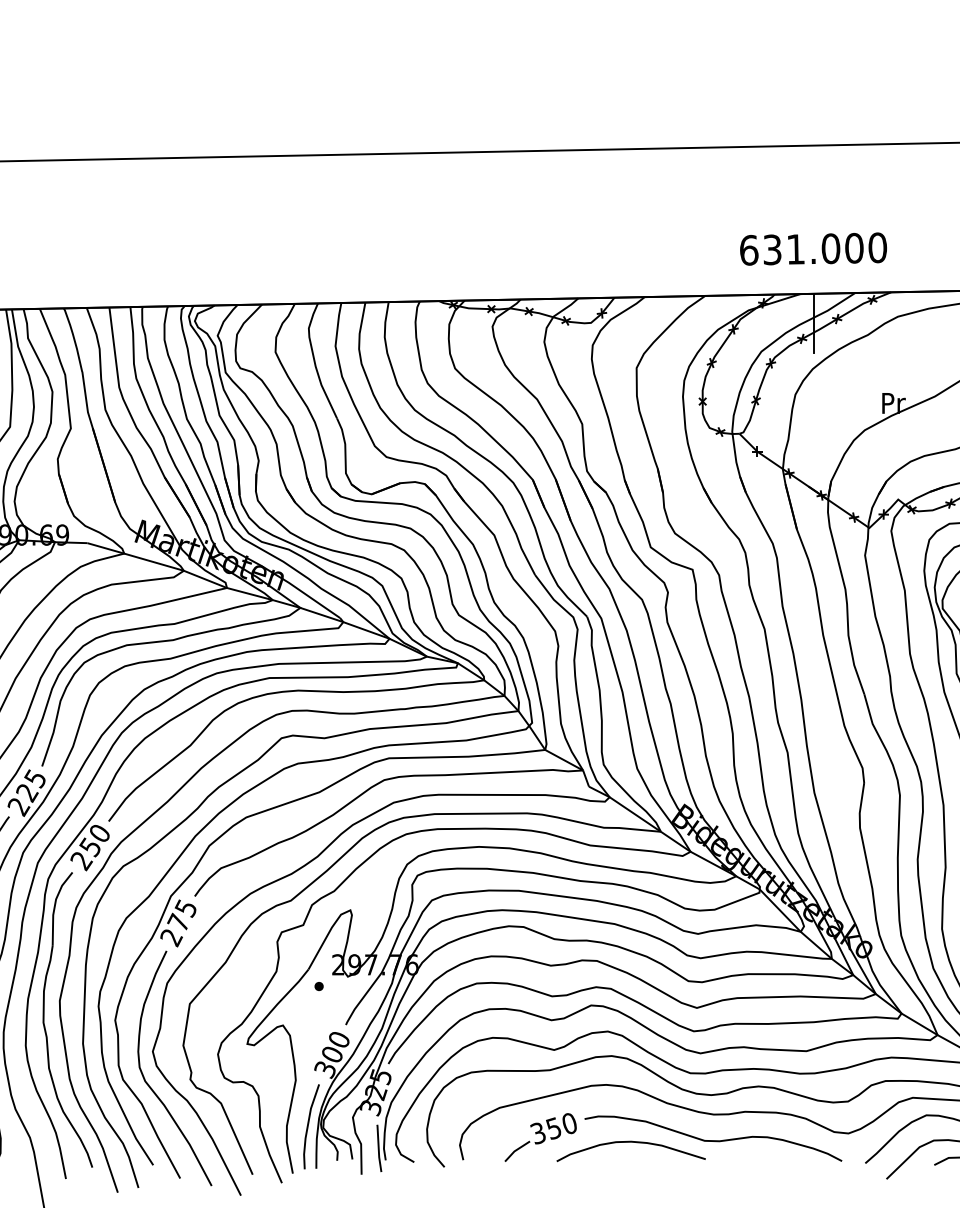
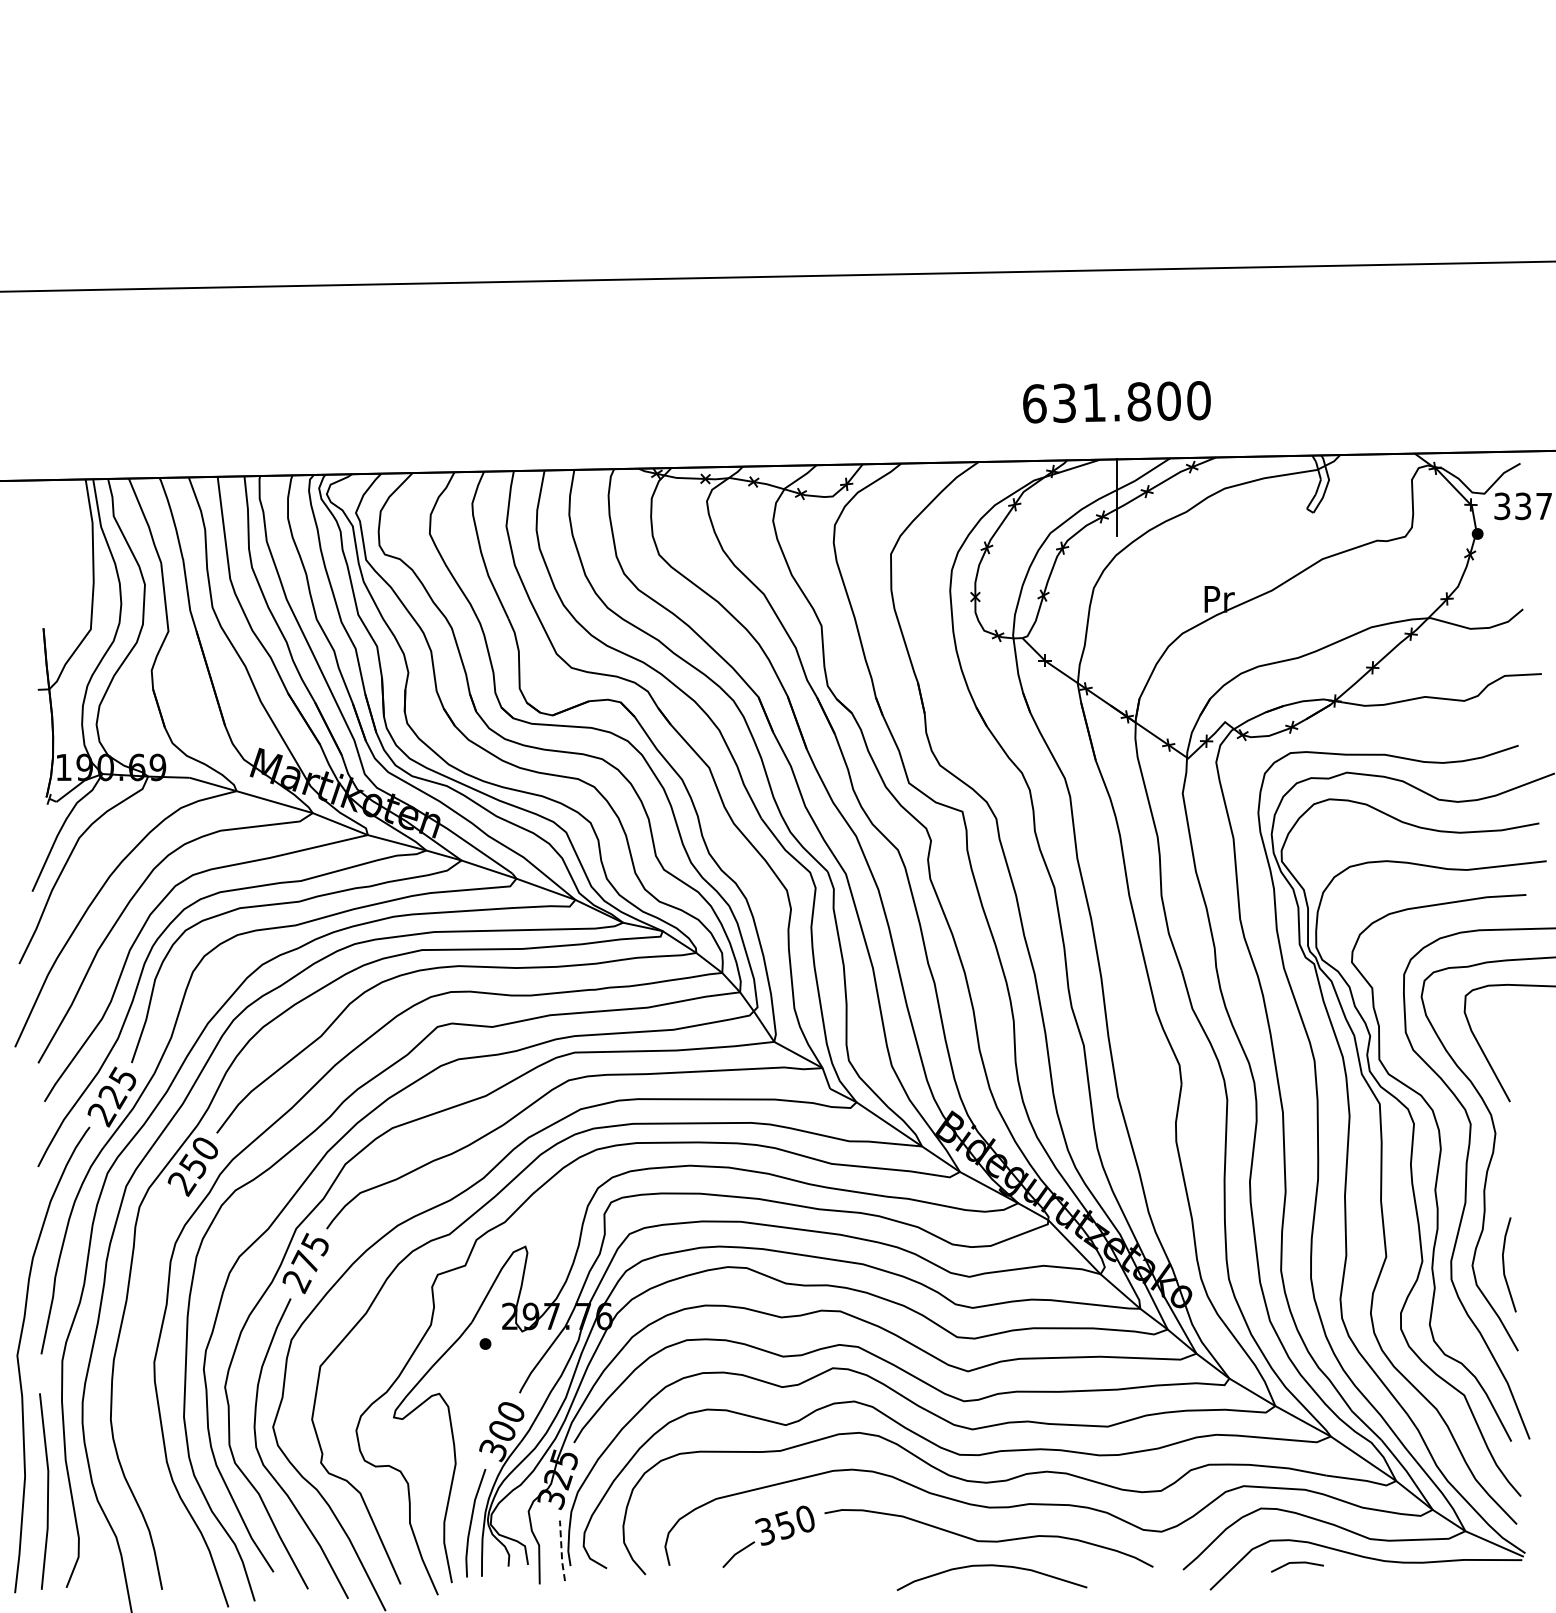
text: (831, 248) -> (1139, 401), 631.000 -> 631.800
part: (45, 1025) -> (135, 1393), removed
curve: (630, 1142) -> (991, 1566), moved
line: (378, 1148) -> (561, 1550), solid -> dashed

